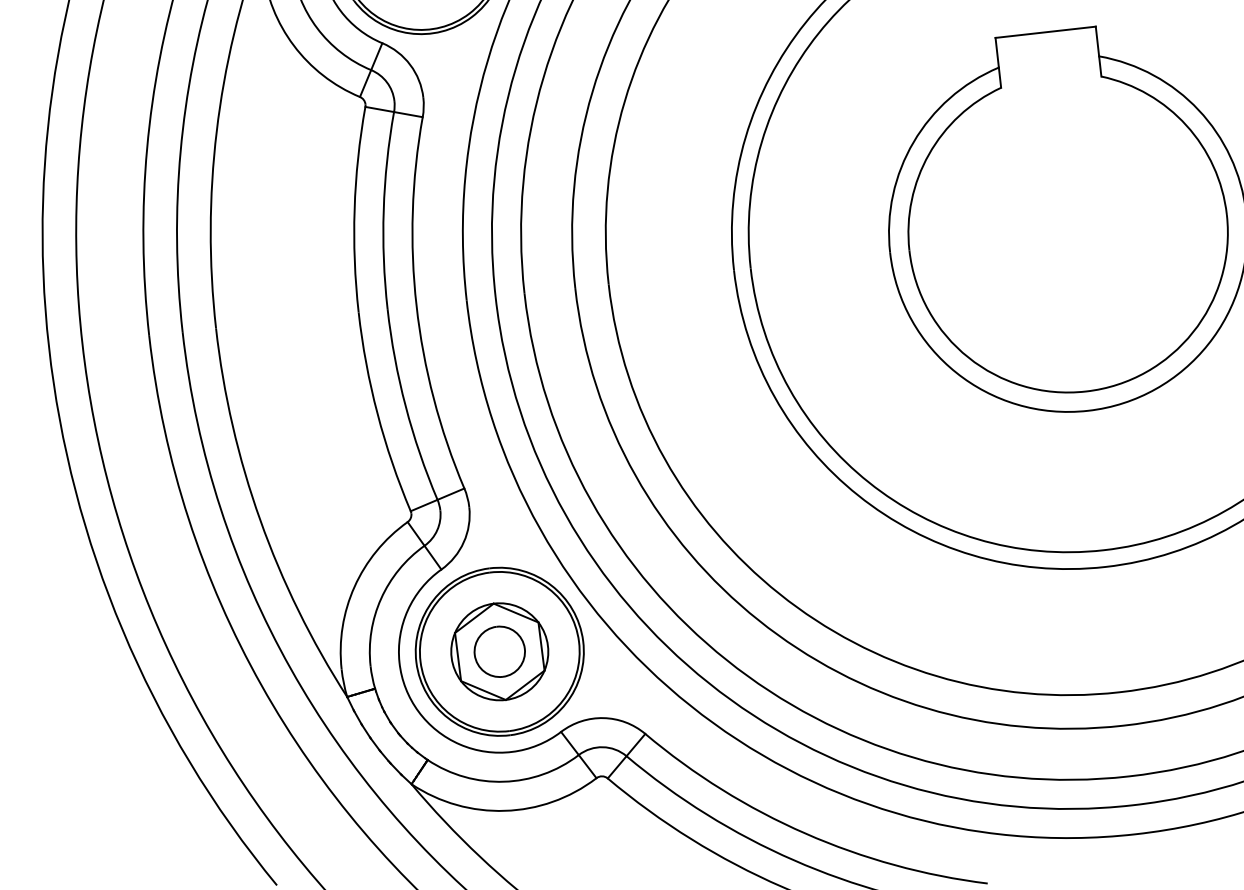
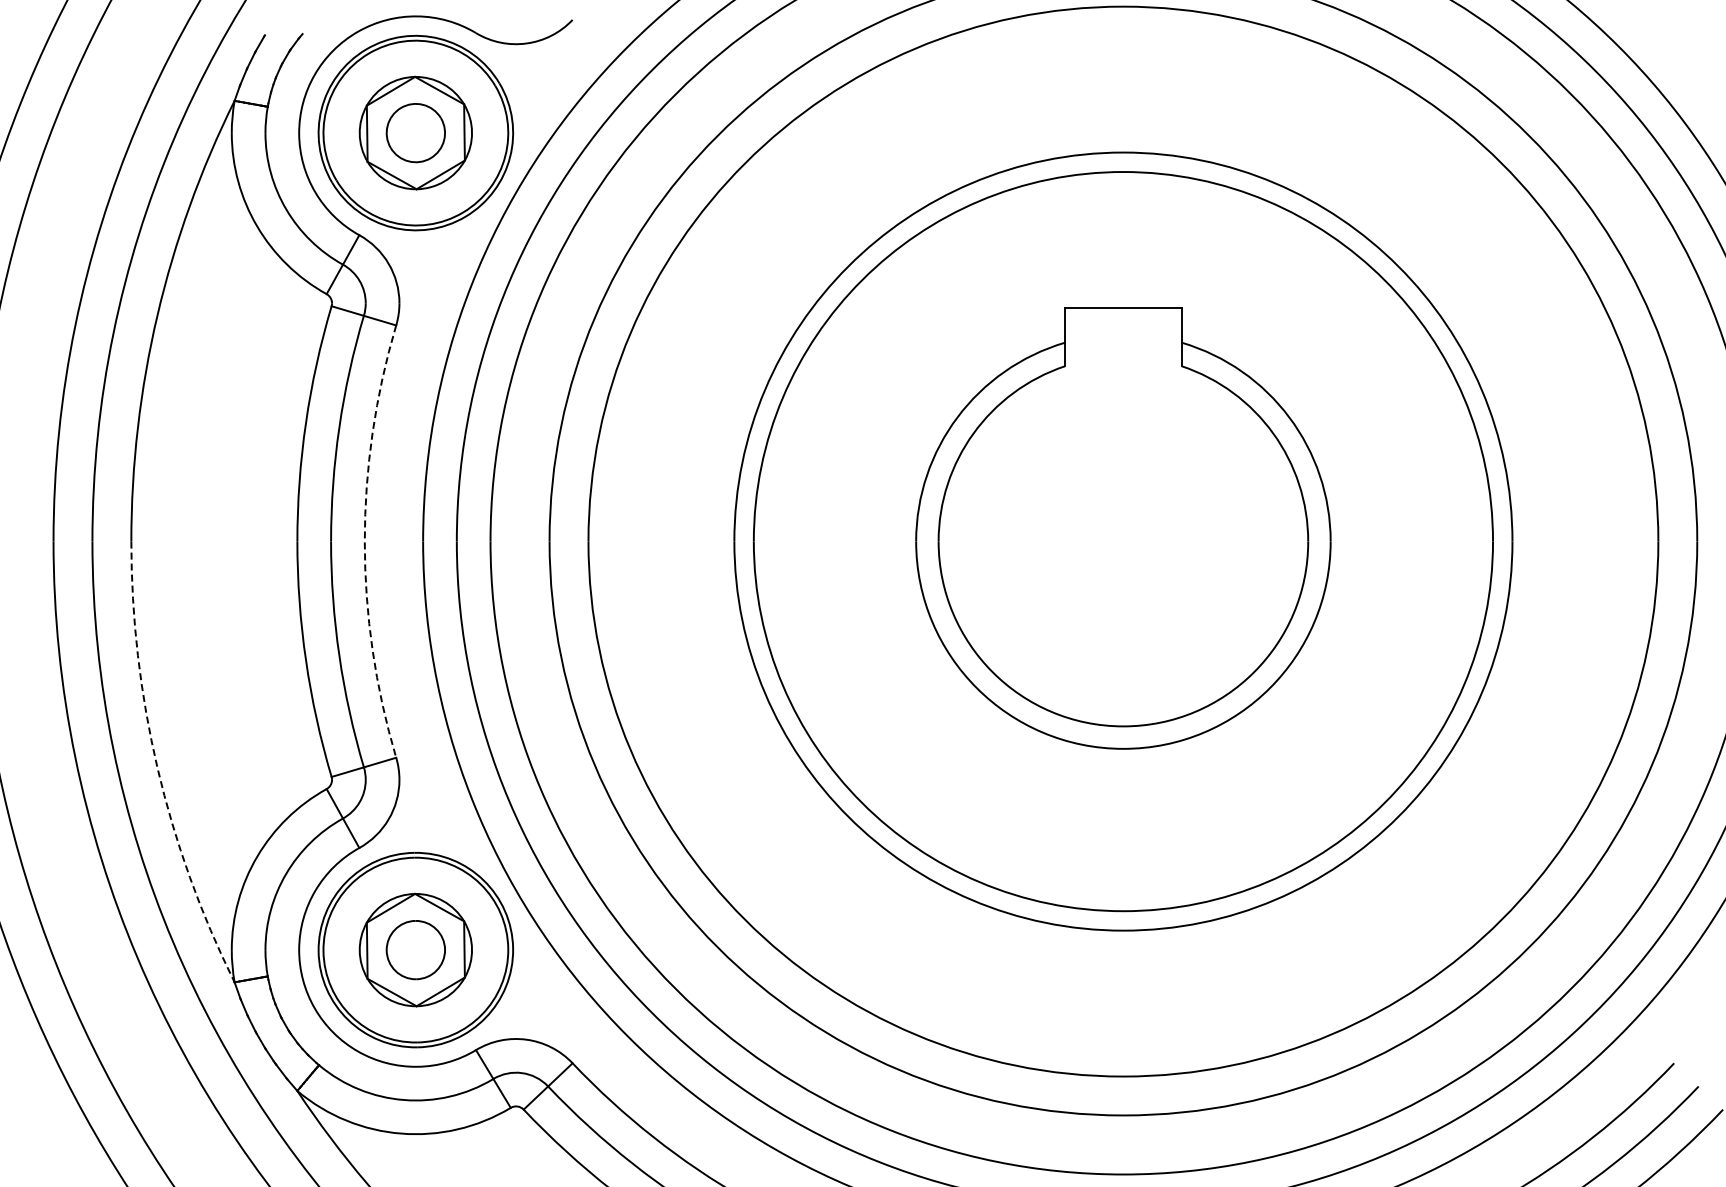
arc: (416, 305) -> (364, 541), solid -> dashed
arc: (260, 519) -> (157, 767), solid -> dashed

